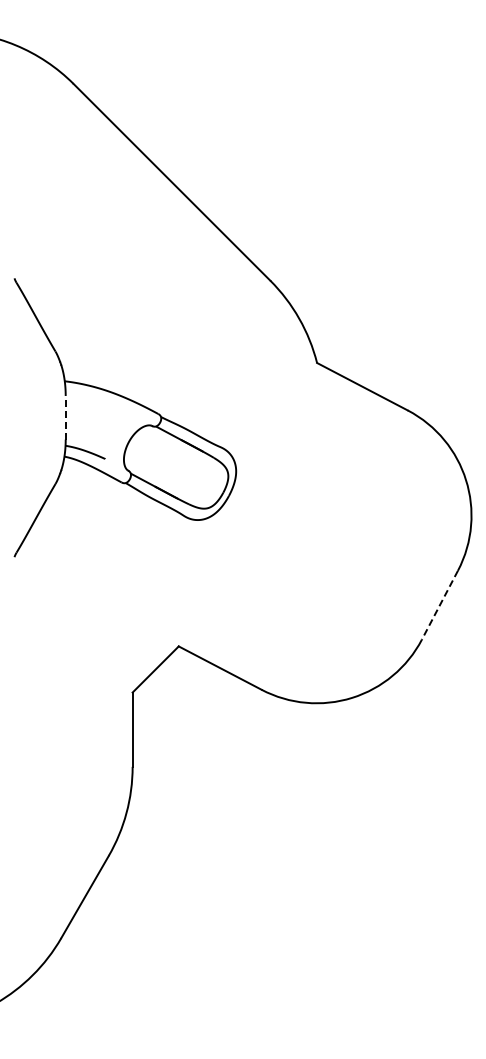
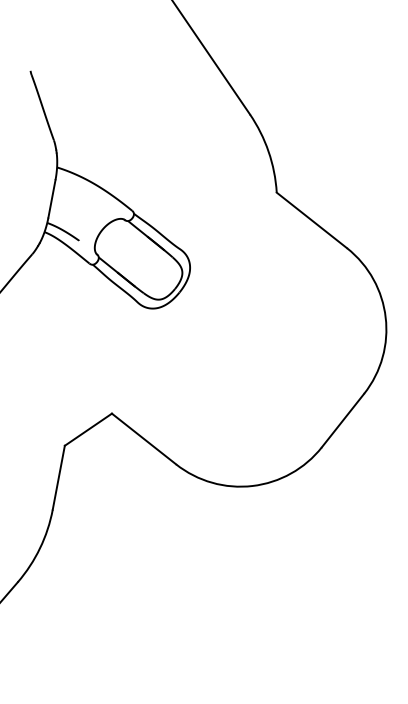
line: (65, 417) -> (51, 198), dashed -> solid
line: (439, 605) -> (342, 420), dashed -> solid

